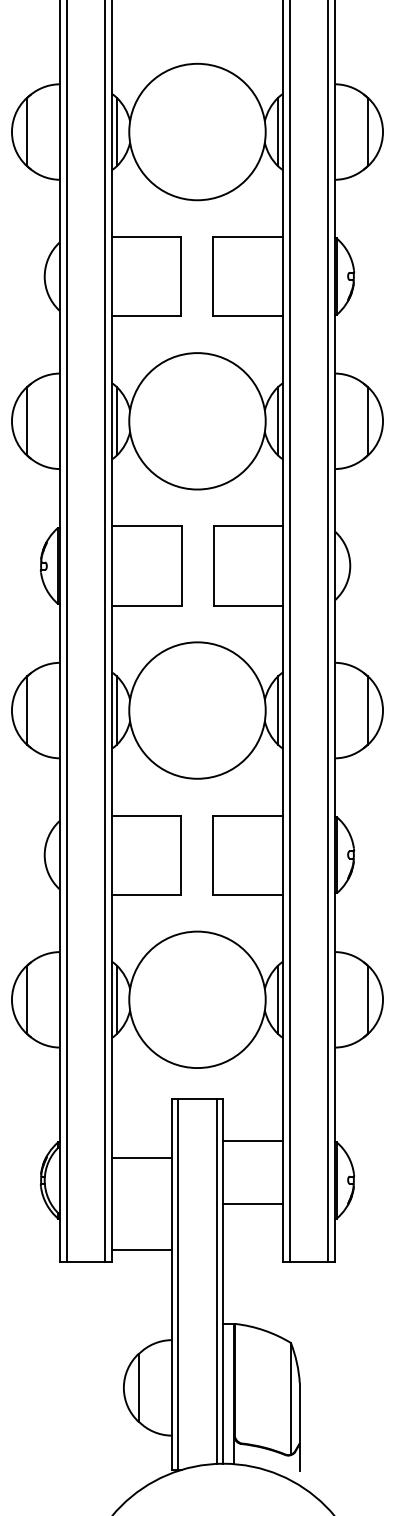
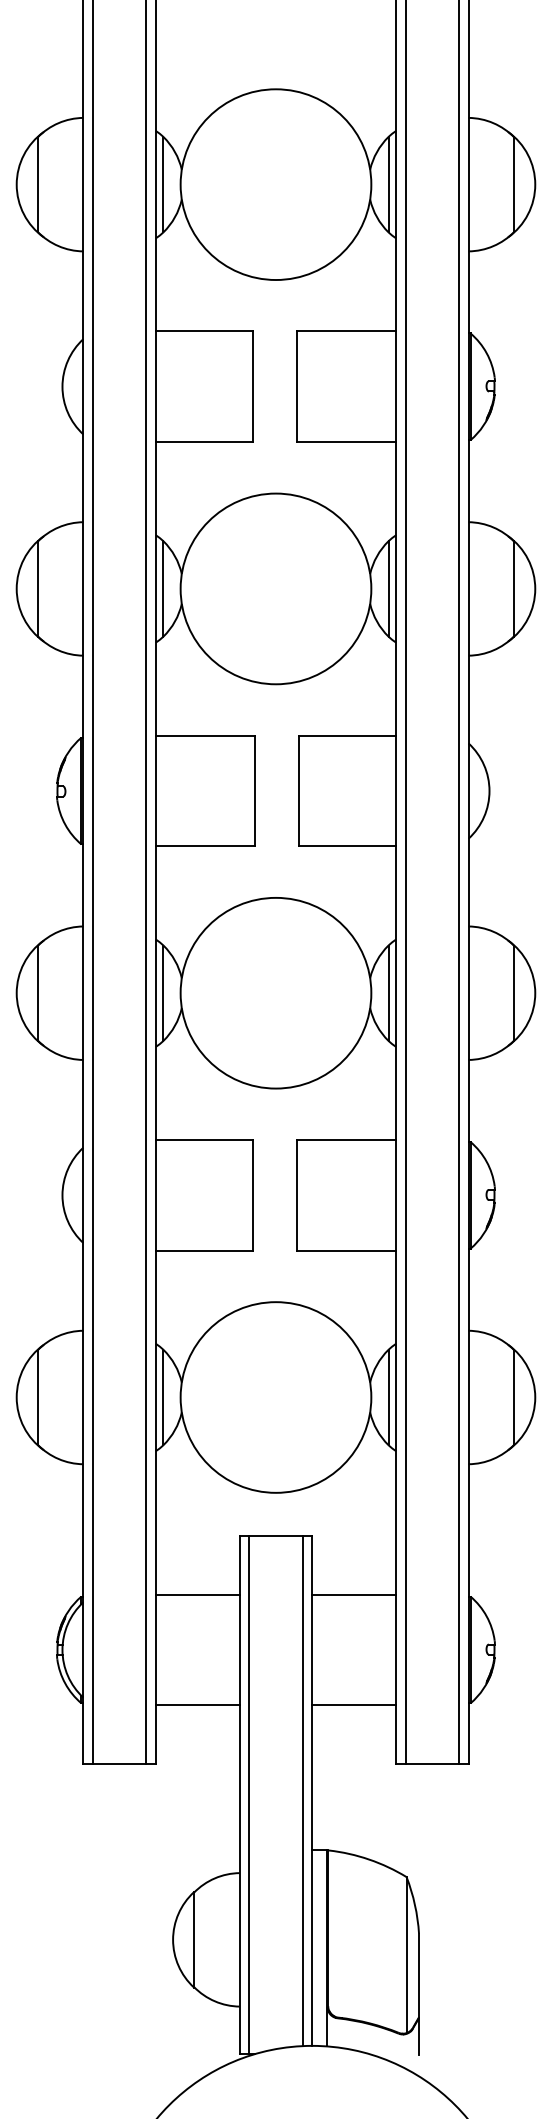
line: (141, 1157) -> (197, 1594), moved
line: (253, 1204) -> (354, 1705), moved
line: (141, 1250) -> (197, 1705), moved

